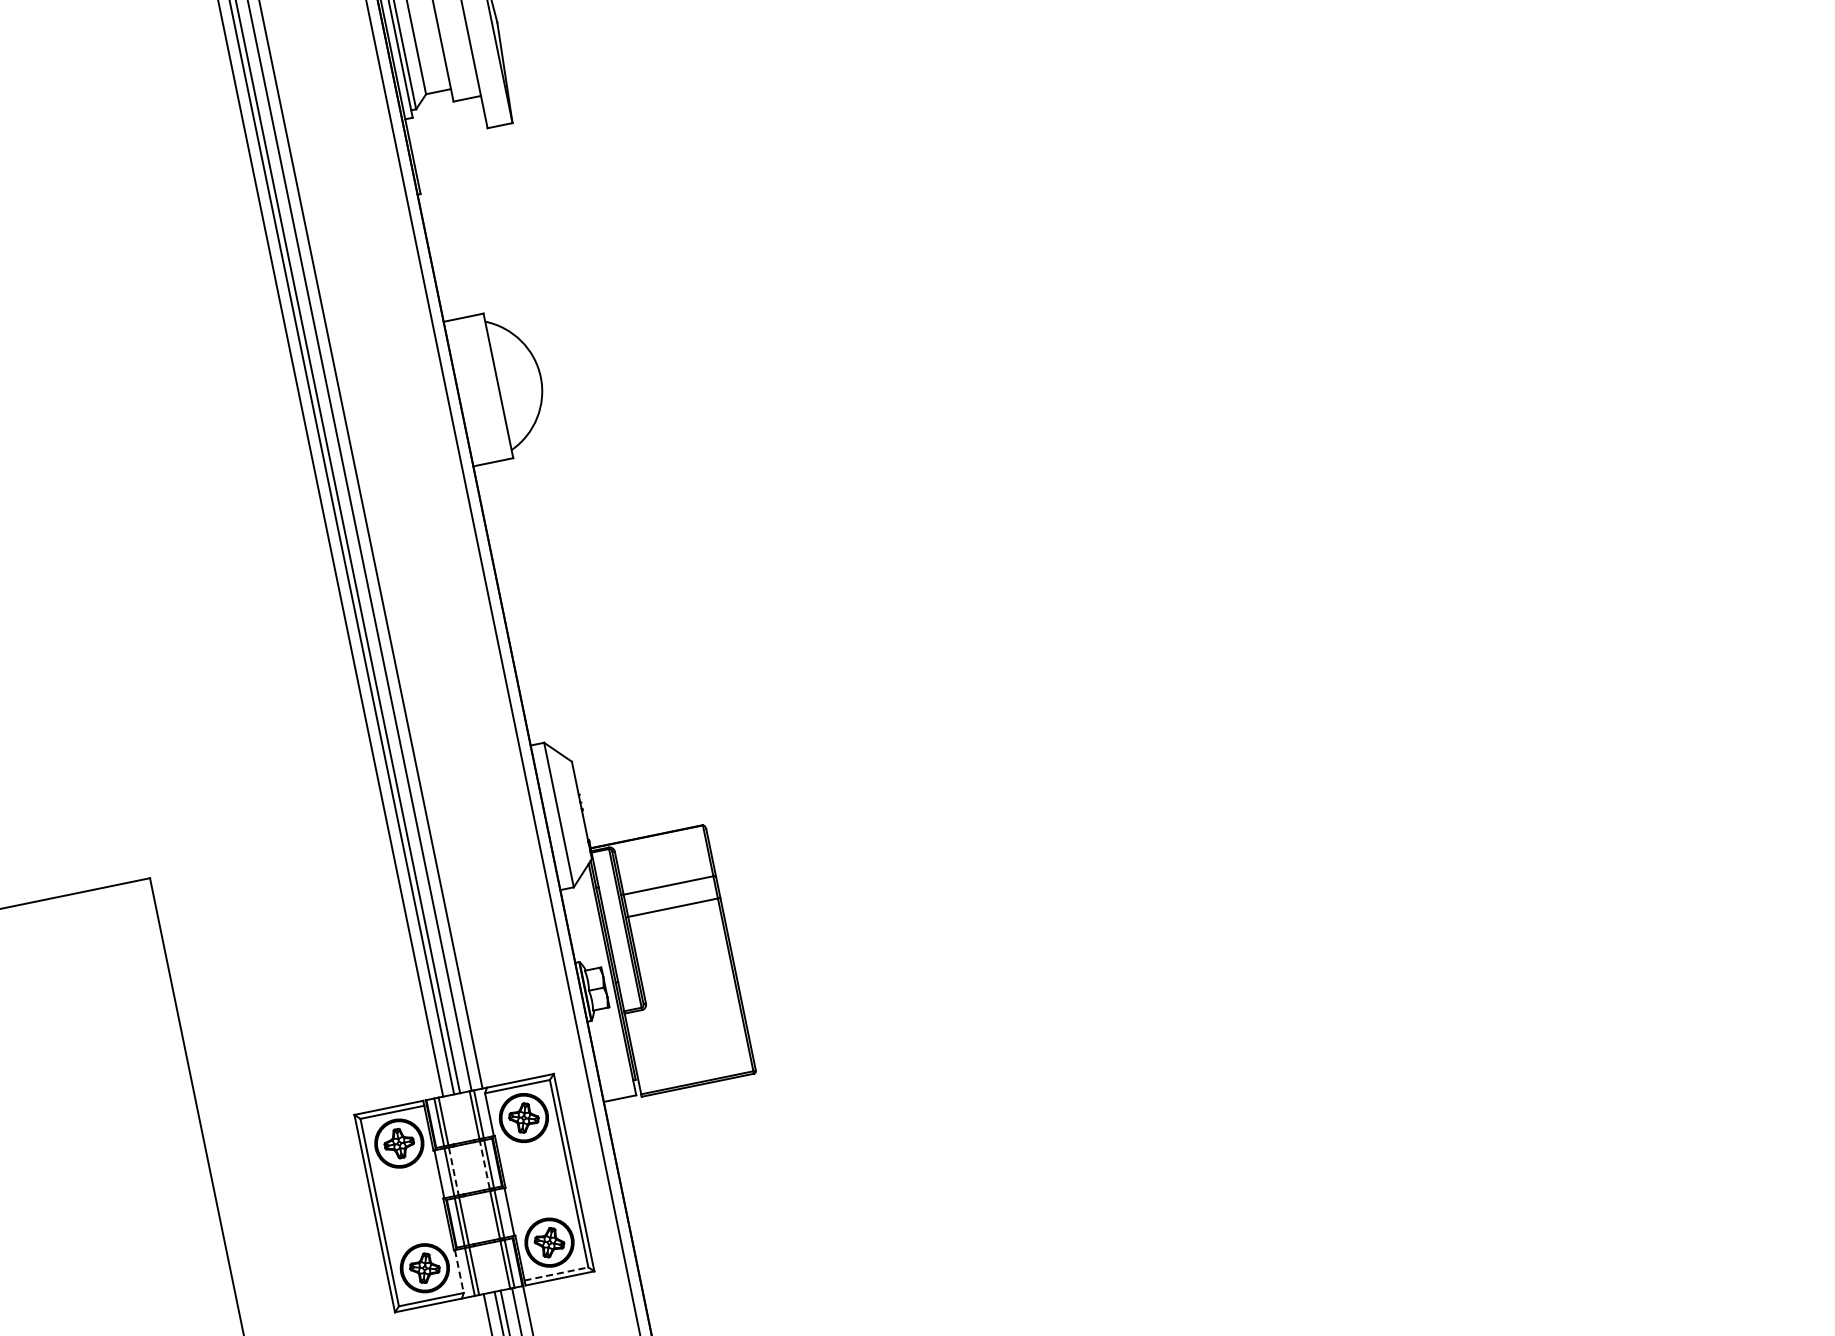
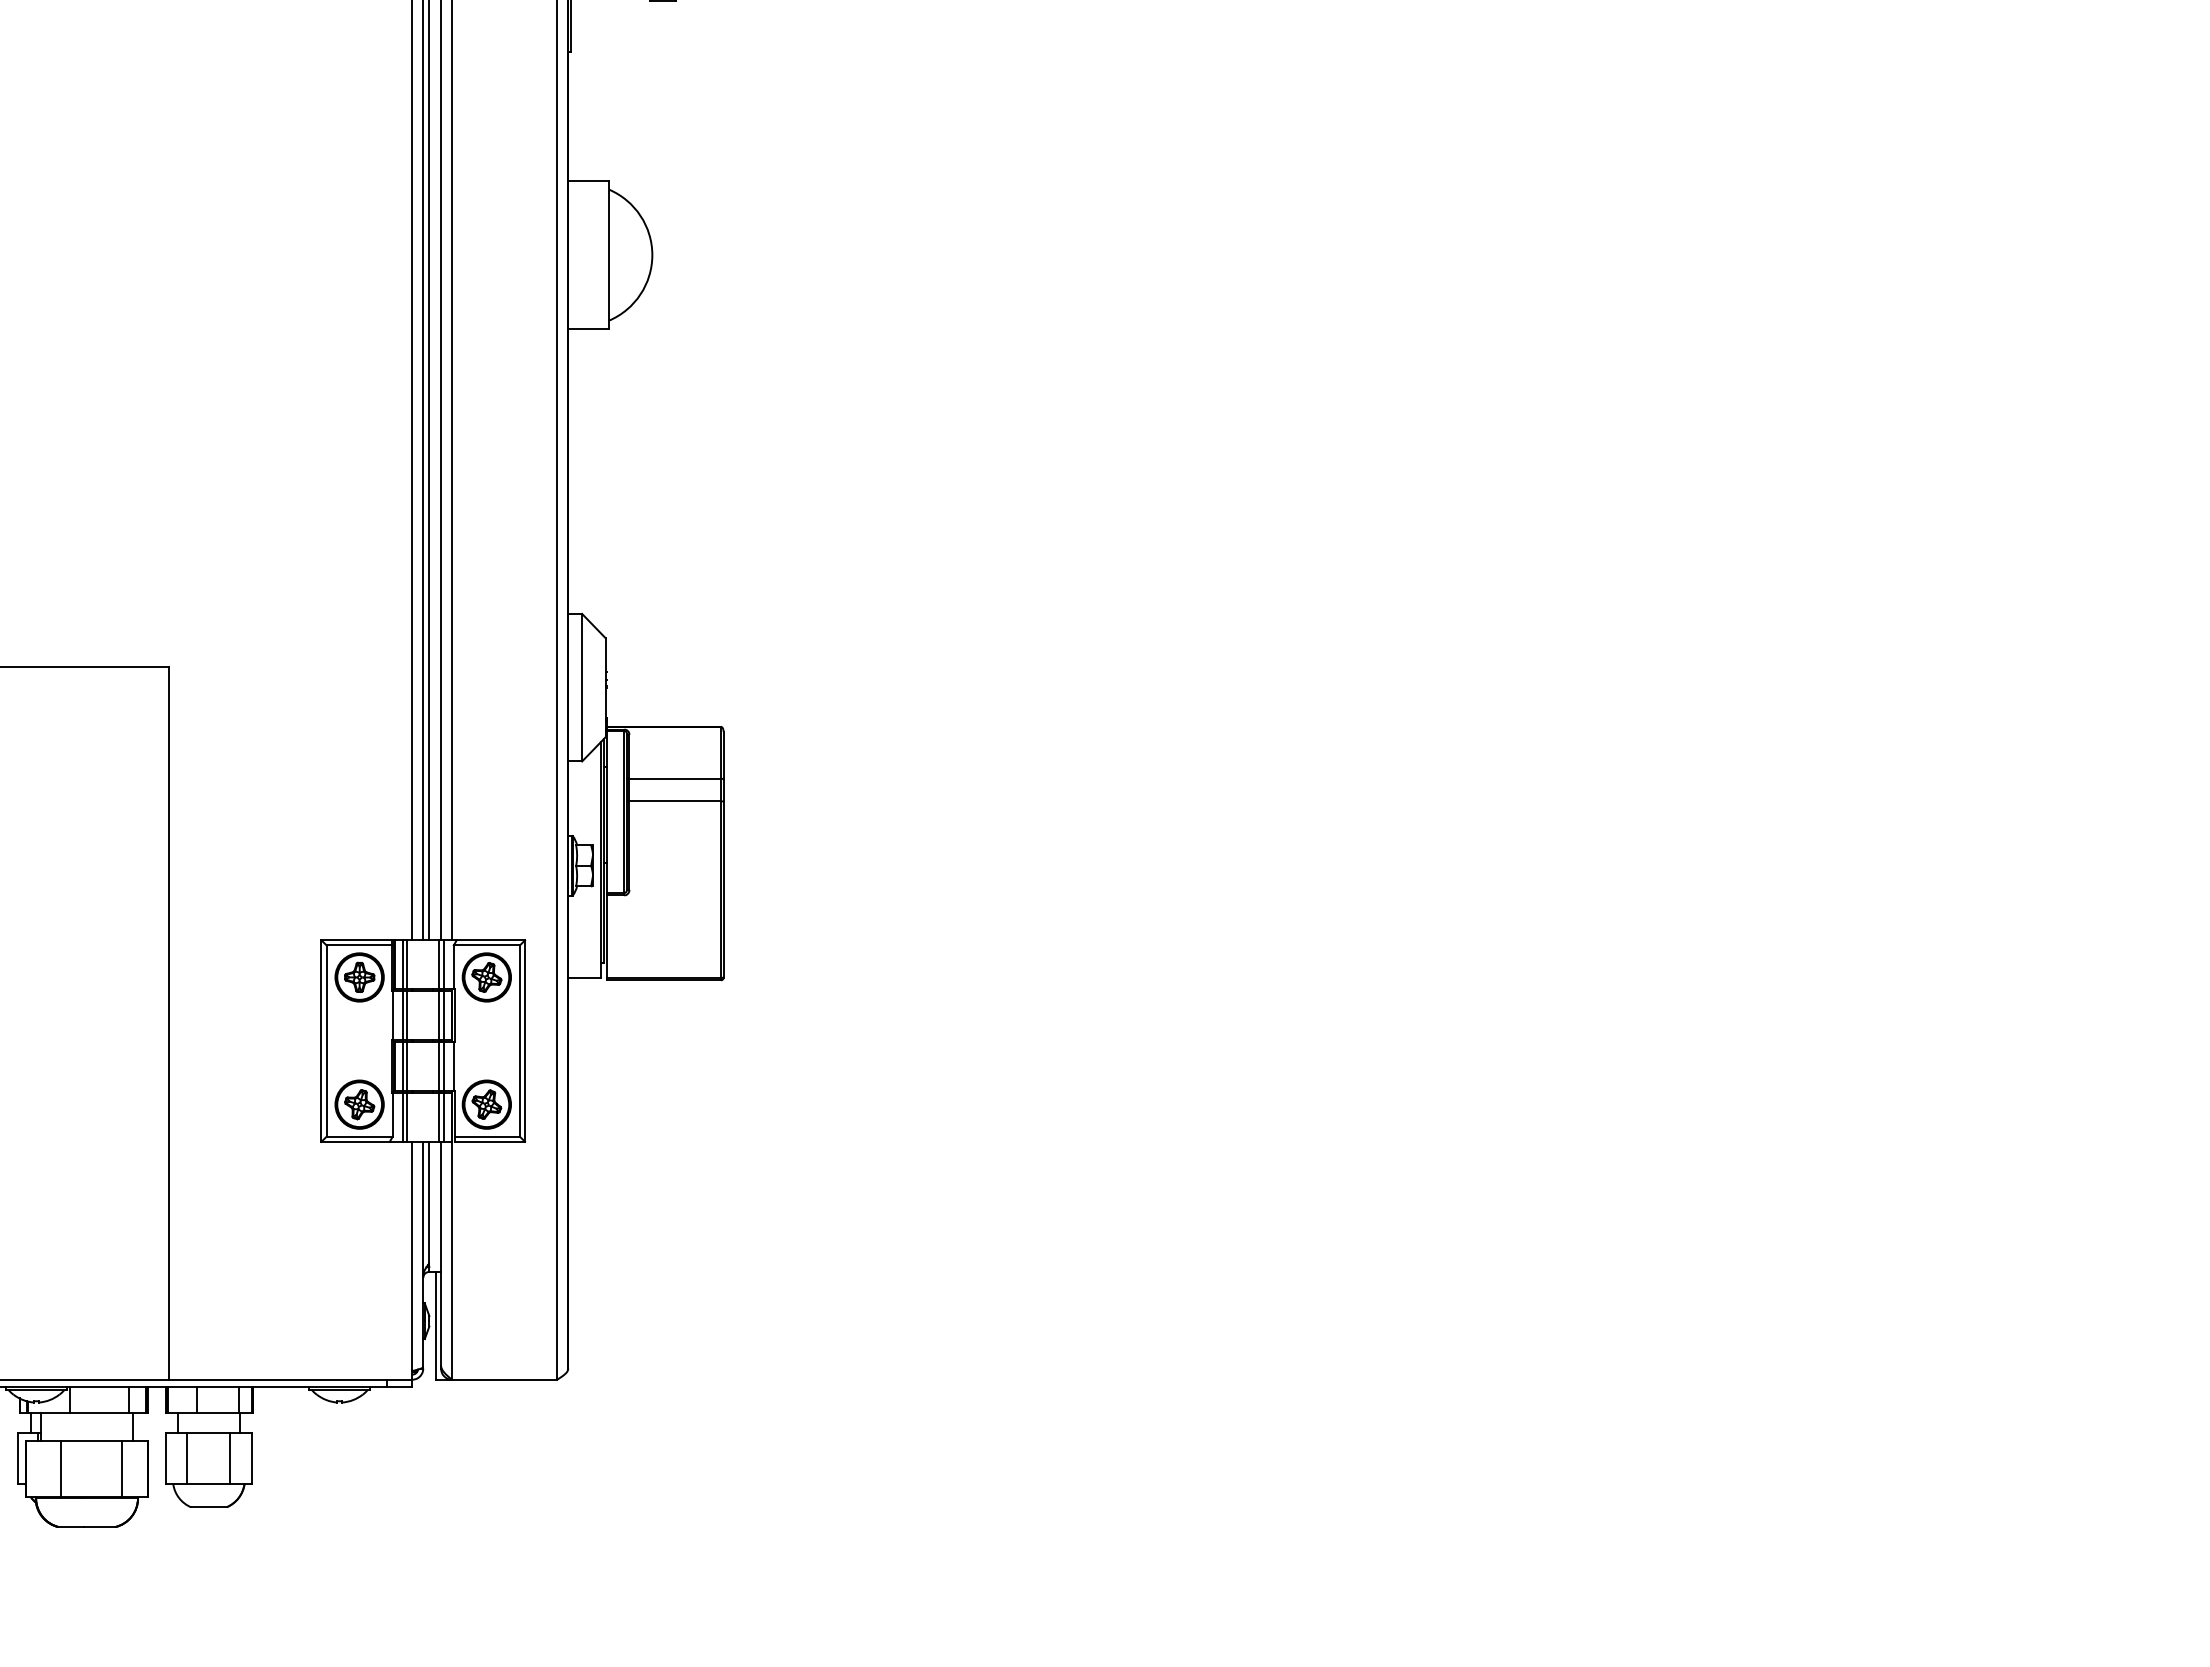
line: (485, 1164) -> (439, 1015), dashed -> solid
line: (454, 1172) -> (407, 1016), dashed -> solid
line: (459, 1271) -> (392, 1114), dashed -> solid
line: (556, 1273) -> (487, 1136), dashed -> solid

